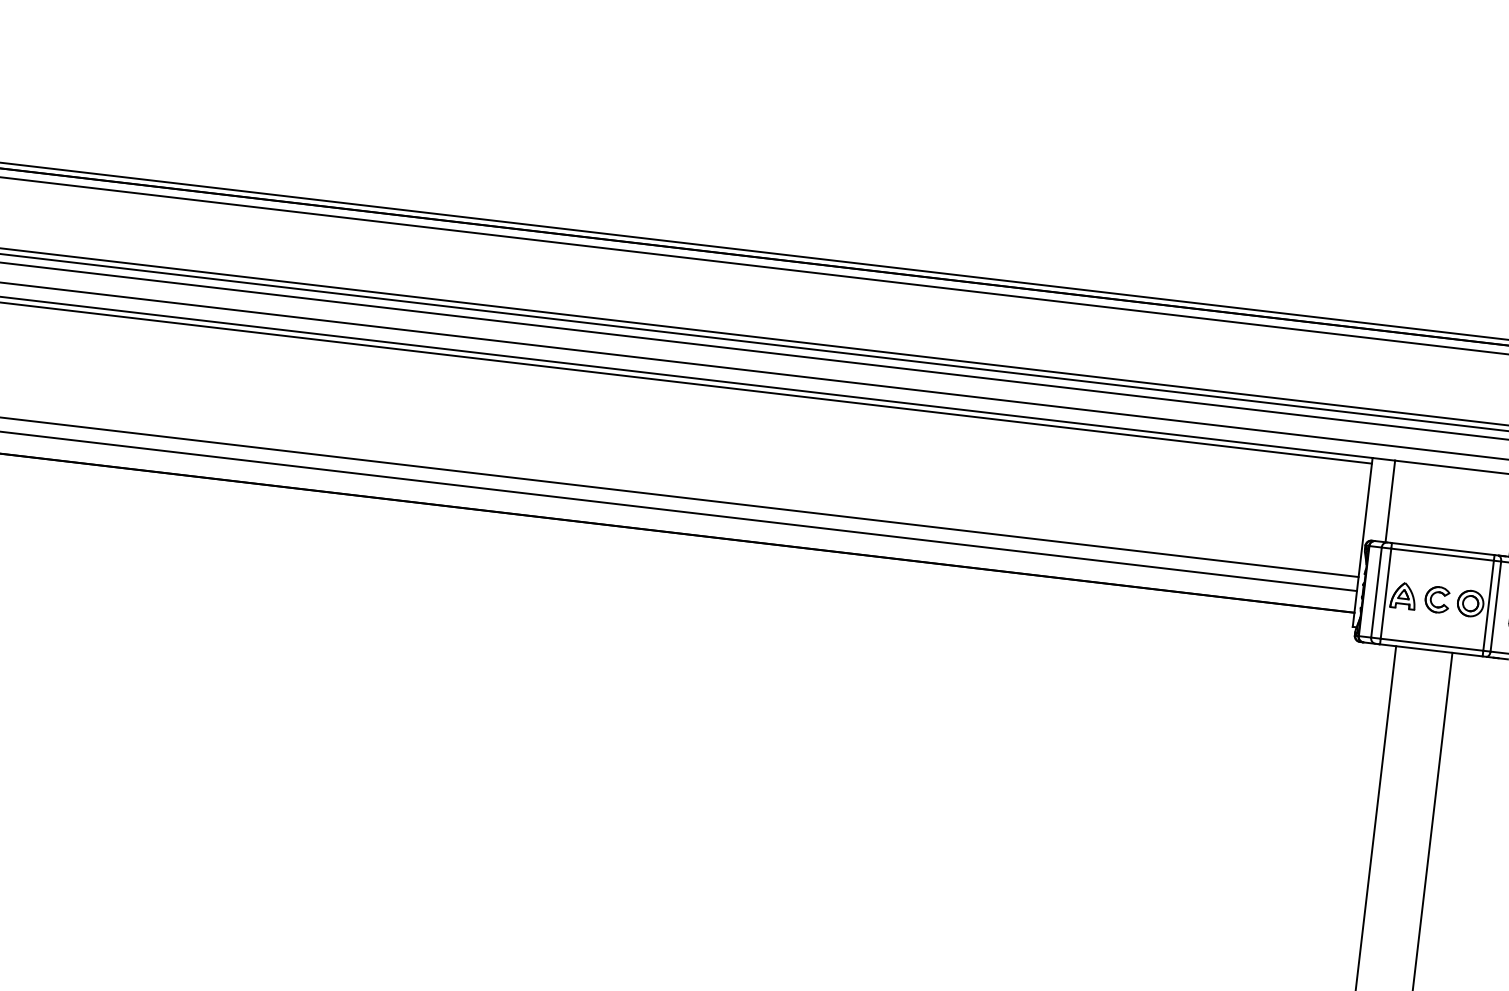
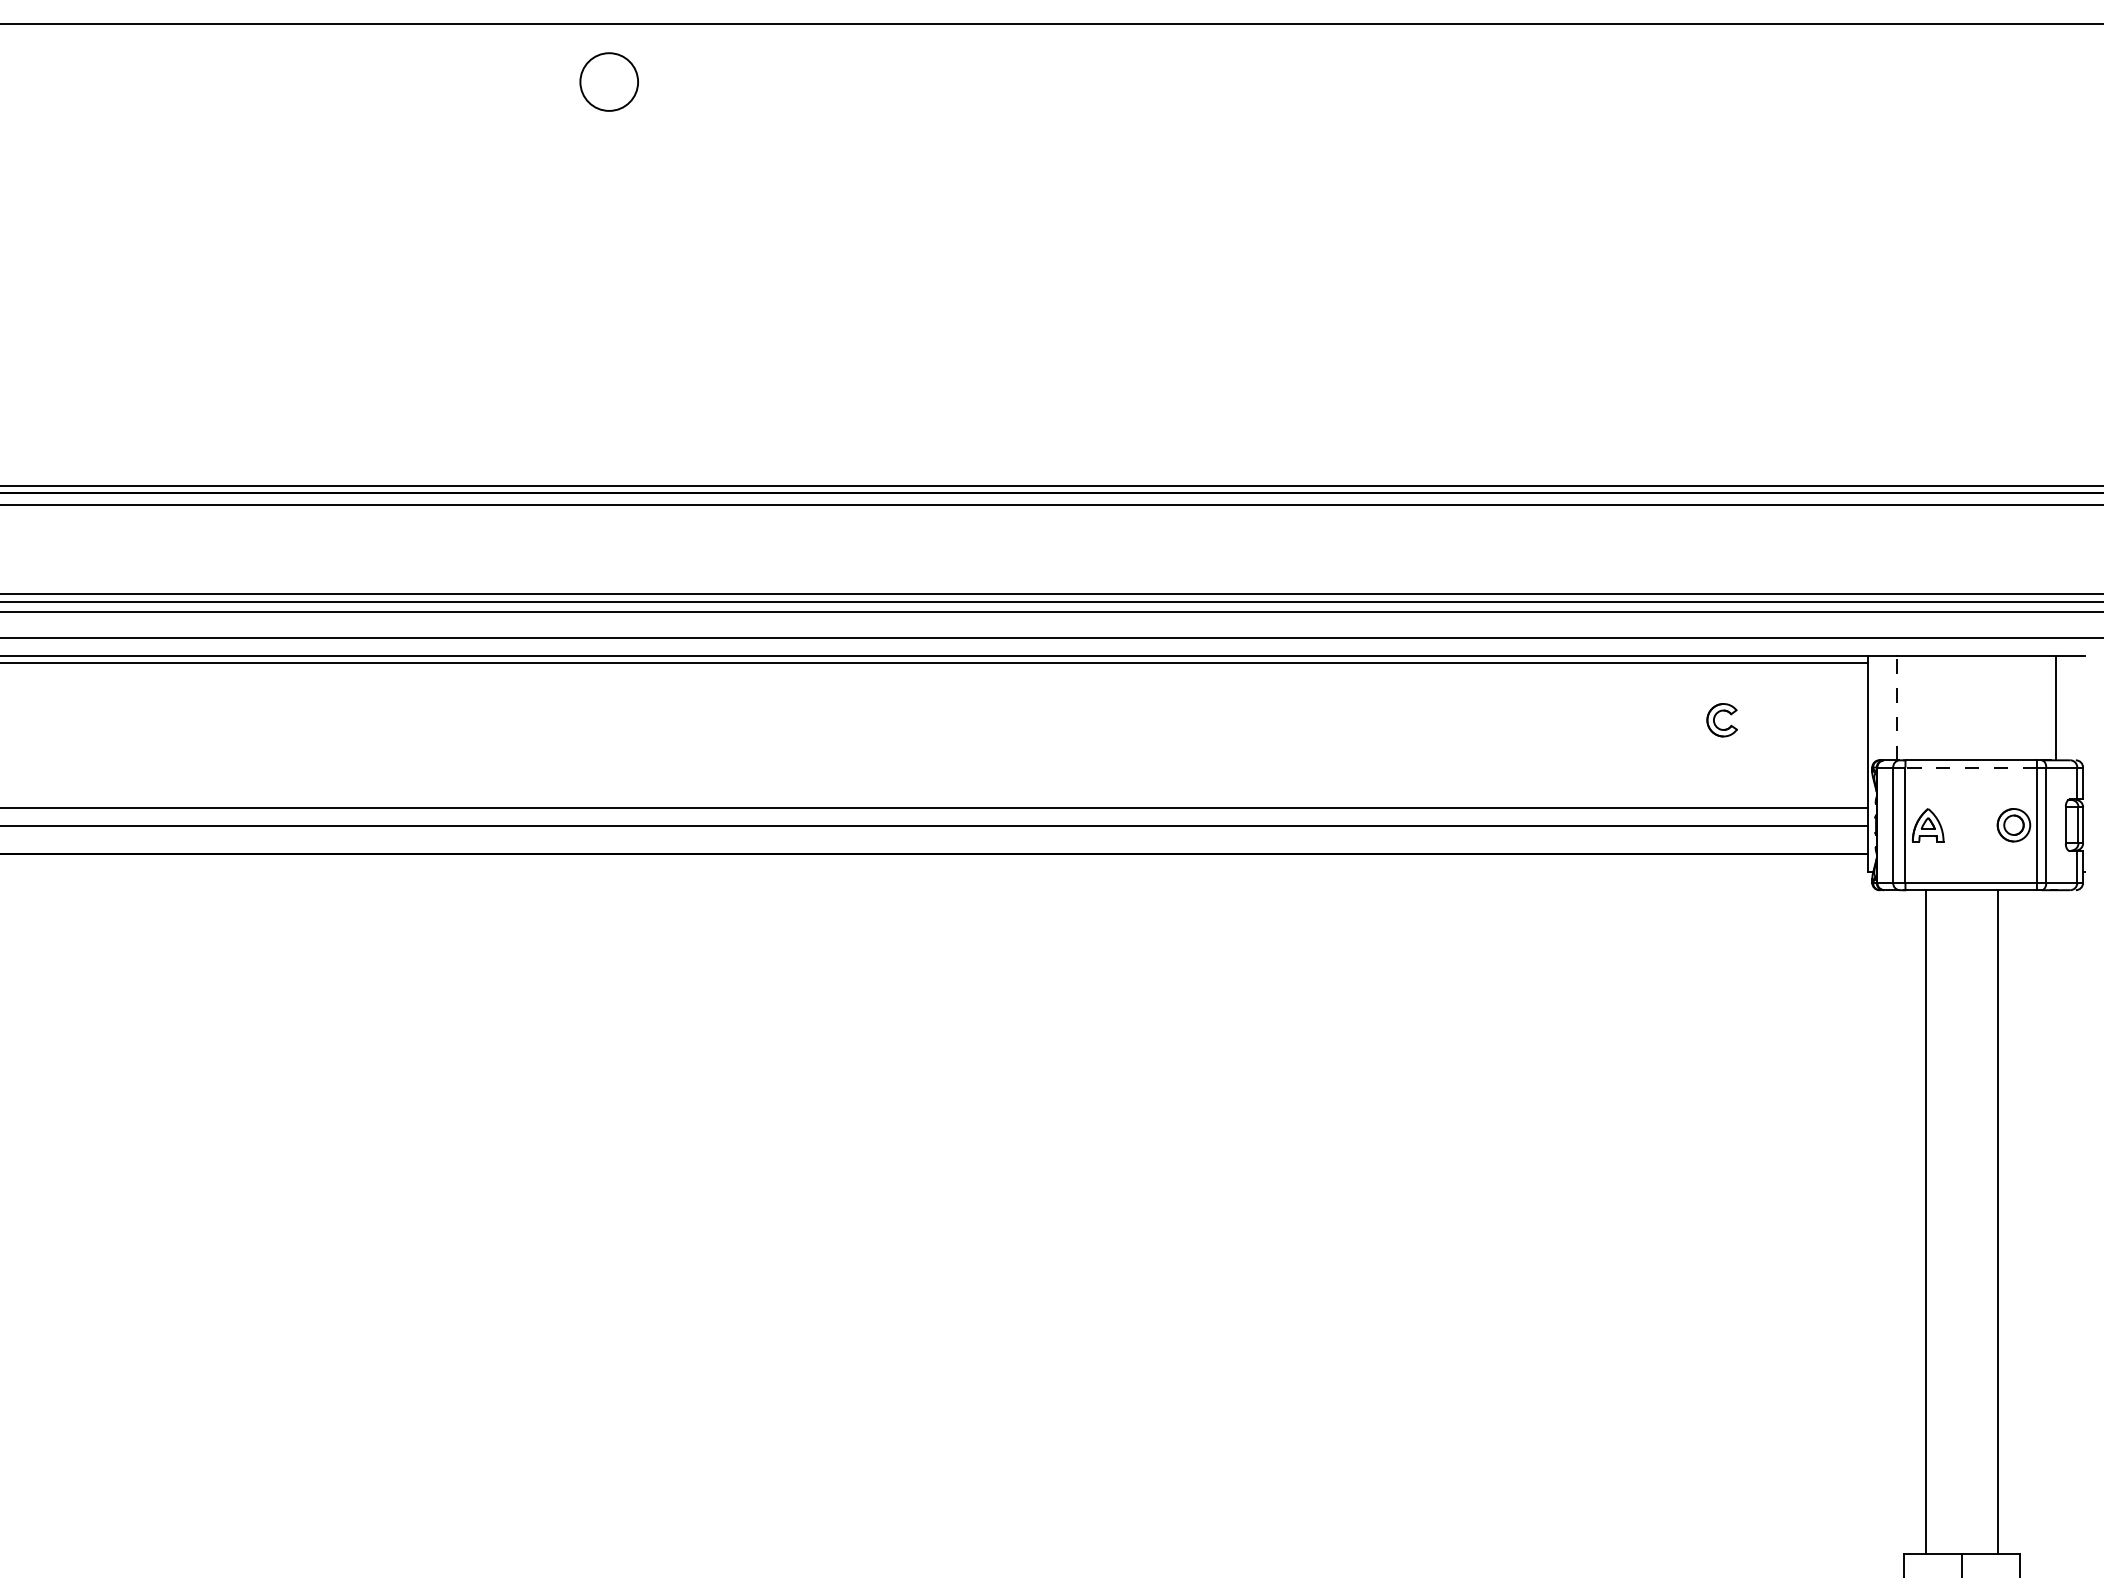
line: (1390, 501) -> (1897, 707), solid -> dashed
line: (1442, 554) -> (1971, 767), solid -> dashed
part: (1431, 600) -> (1715, 722), moved

